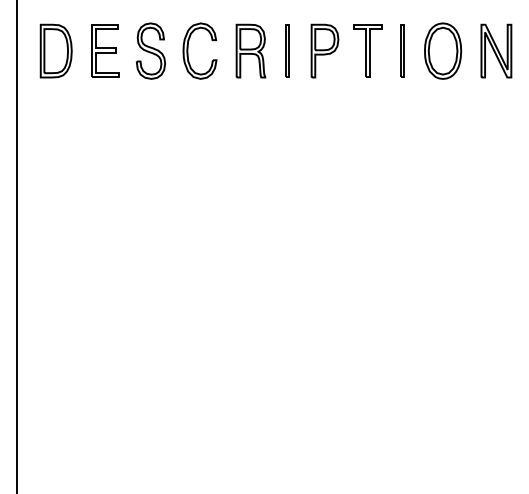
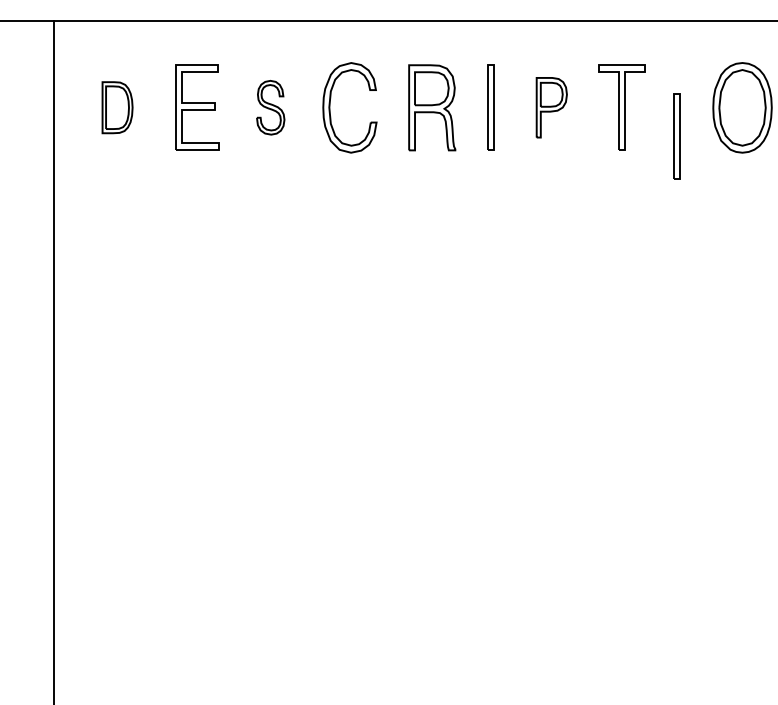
part: (55, 50) -> (116, 106), size x0.6
part: (150, 50) -> (269, 106), size x0.6
part: (324, 50) -> (551, 106), size x0.7
line: (401, 50) -> (675, 135), moved

